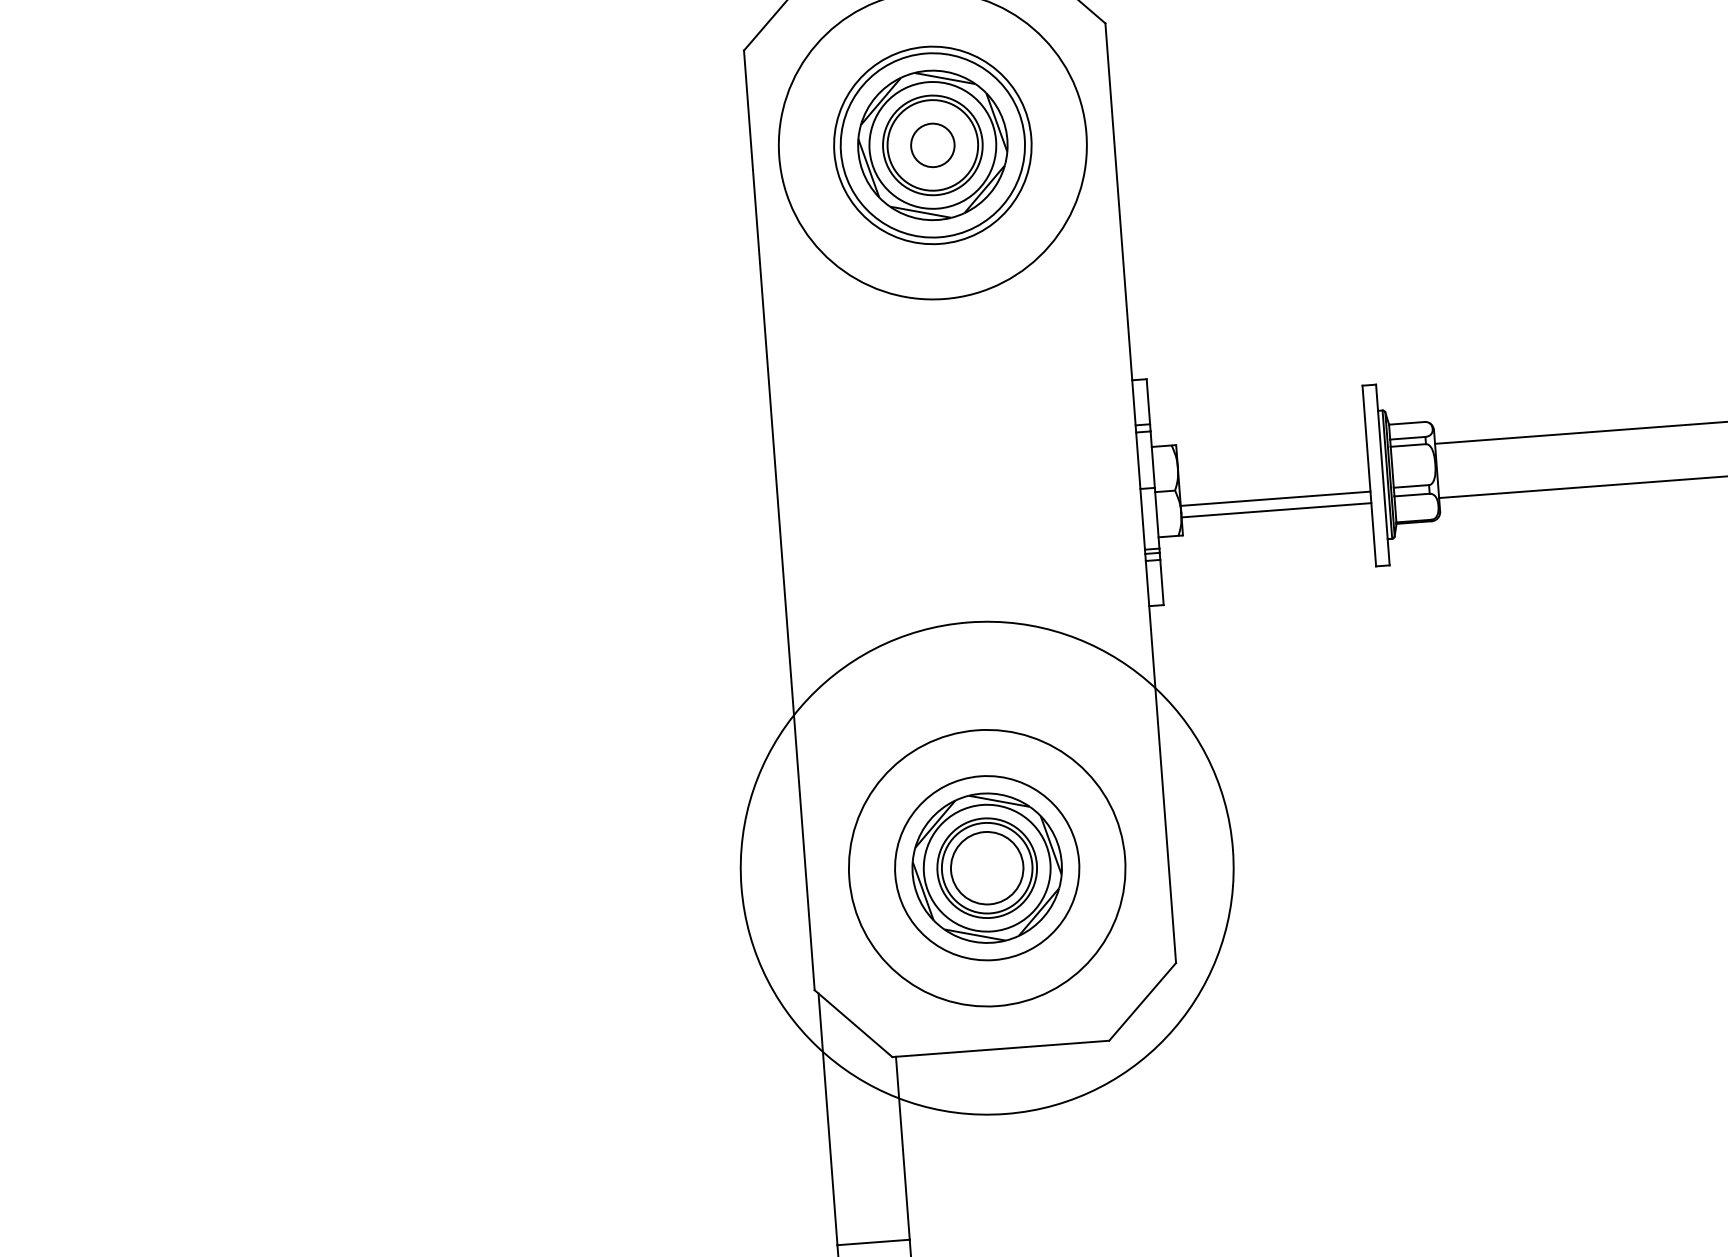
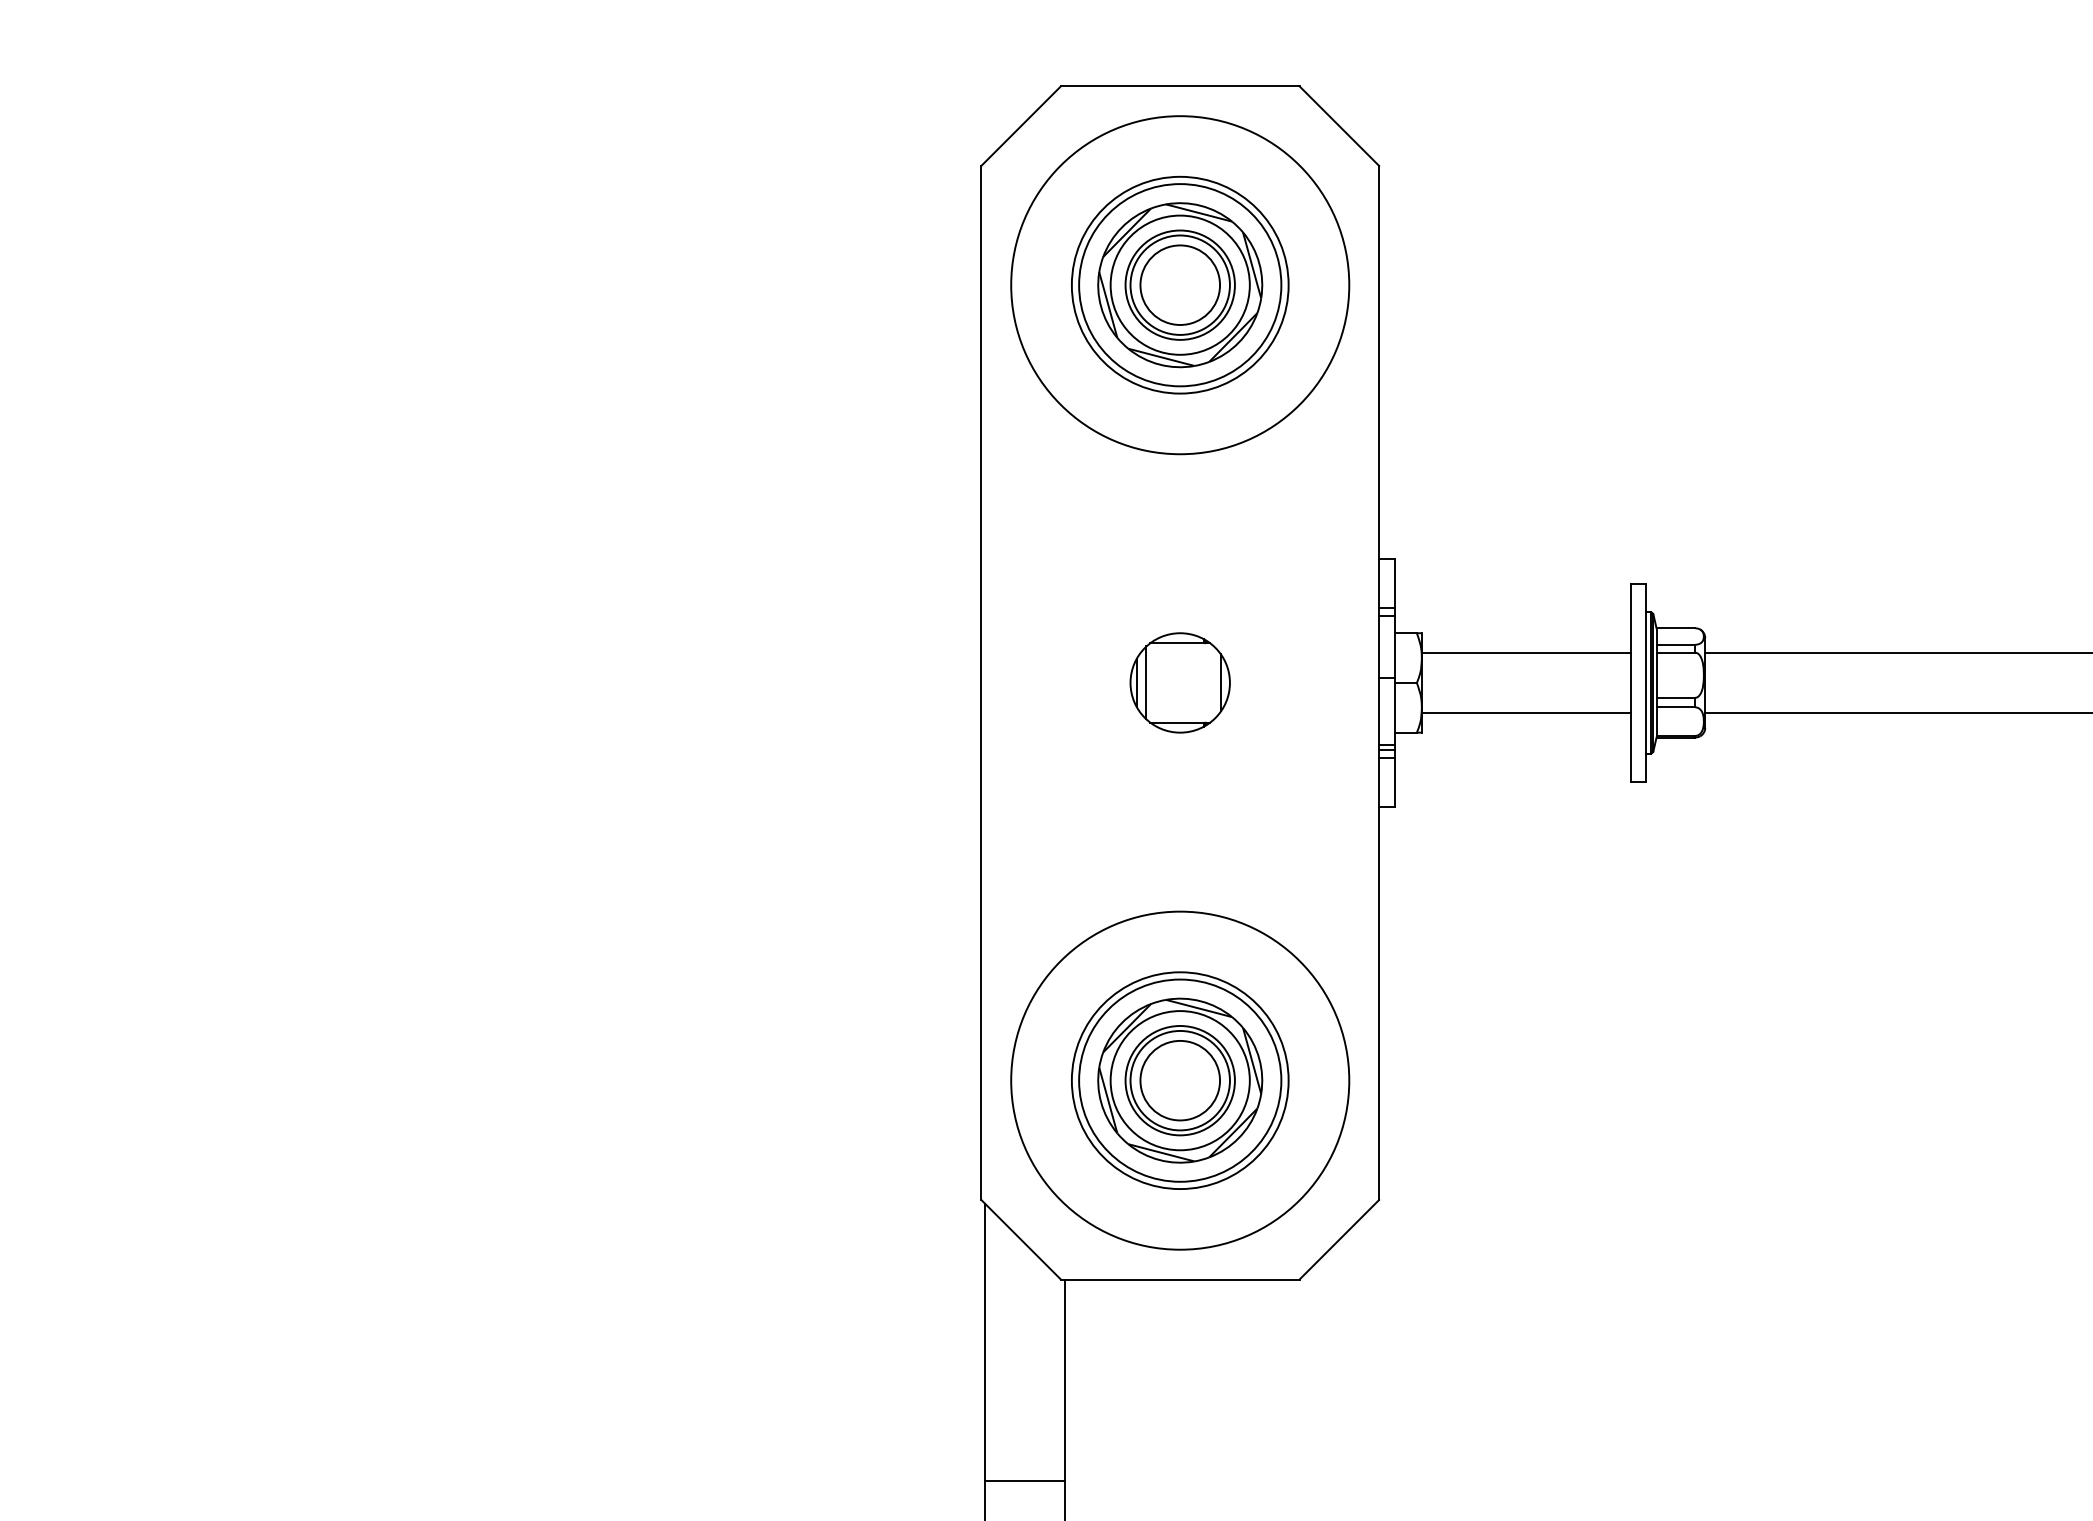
circle: (933, 144) -> (1180, 284), size x1.67
line: (1274, 499) -> (1525, 653), moved
part: (959, 506) -> (1179, 682), added
circle: (986, 868) -> (1179, 1080), size x0.71
circle: (987, 868) -> (1180, 1080), size x0.62

